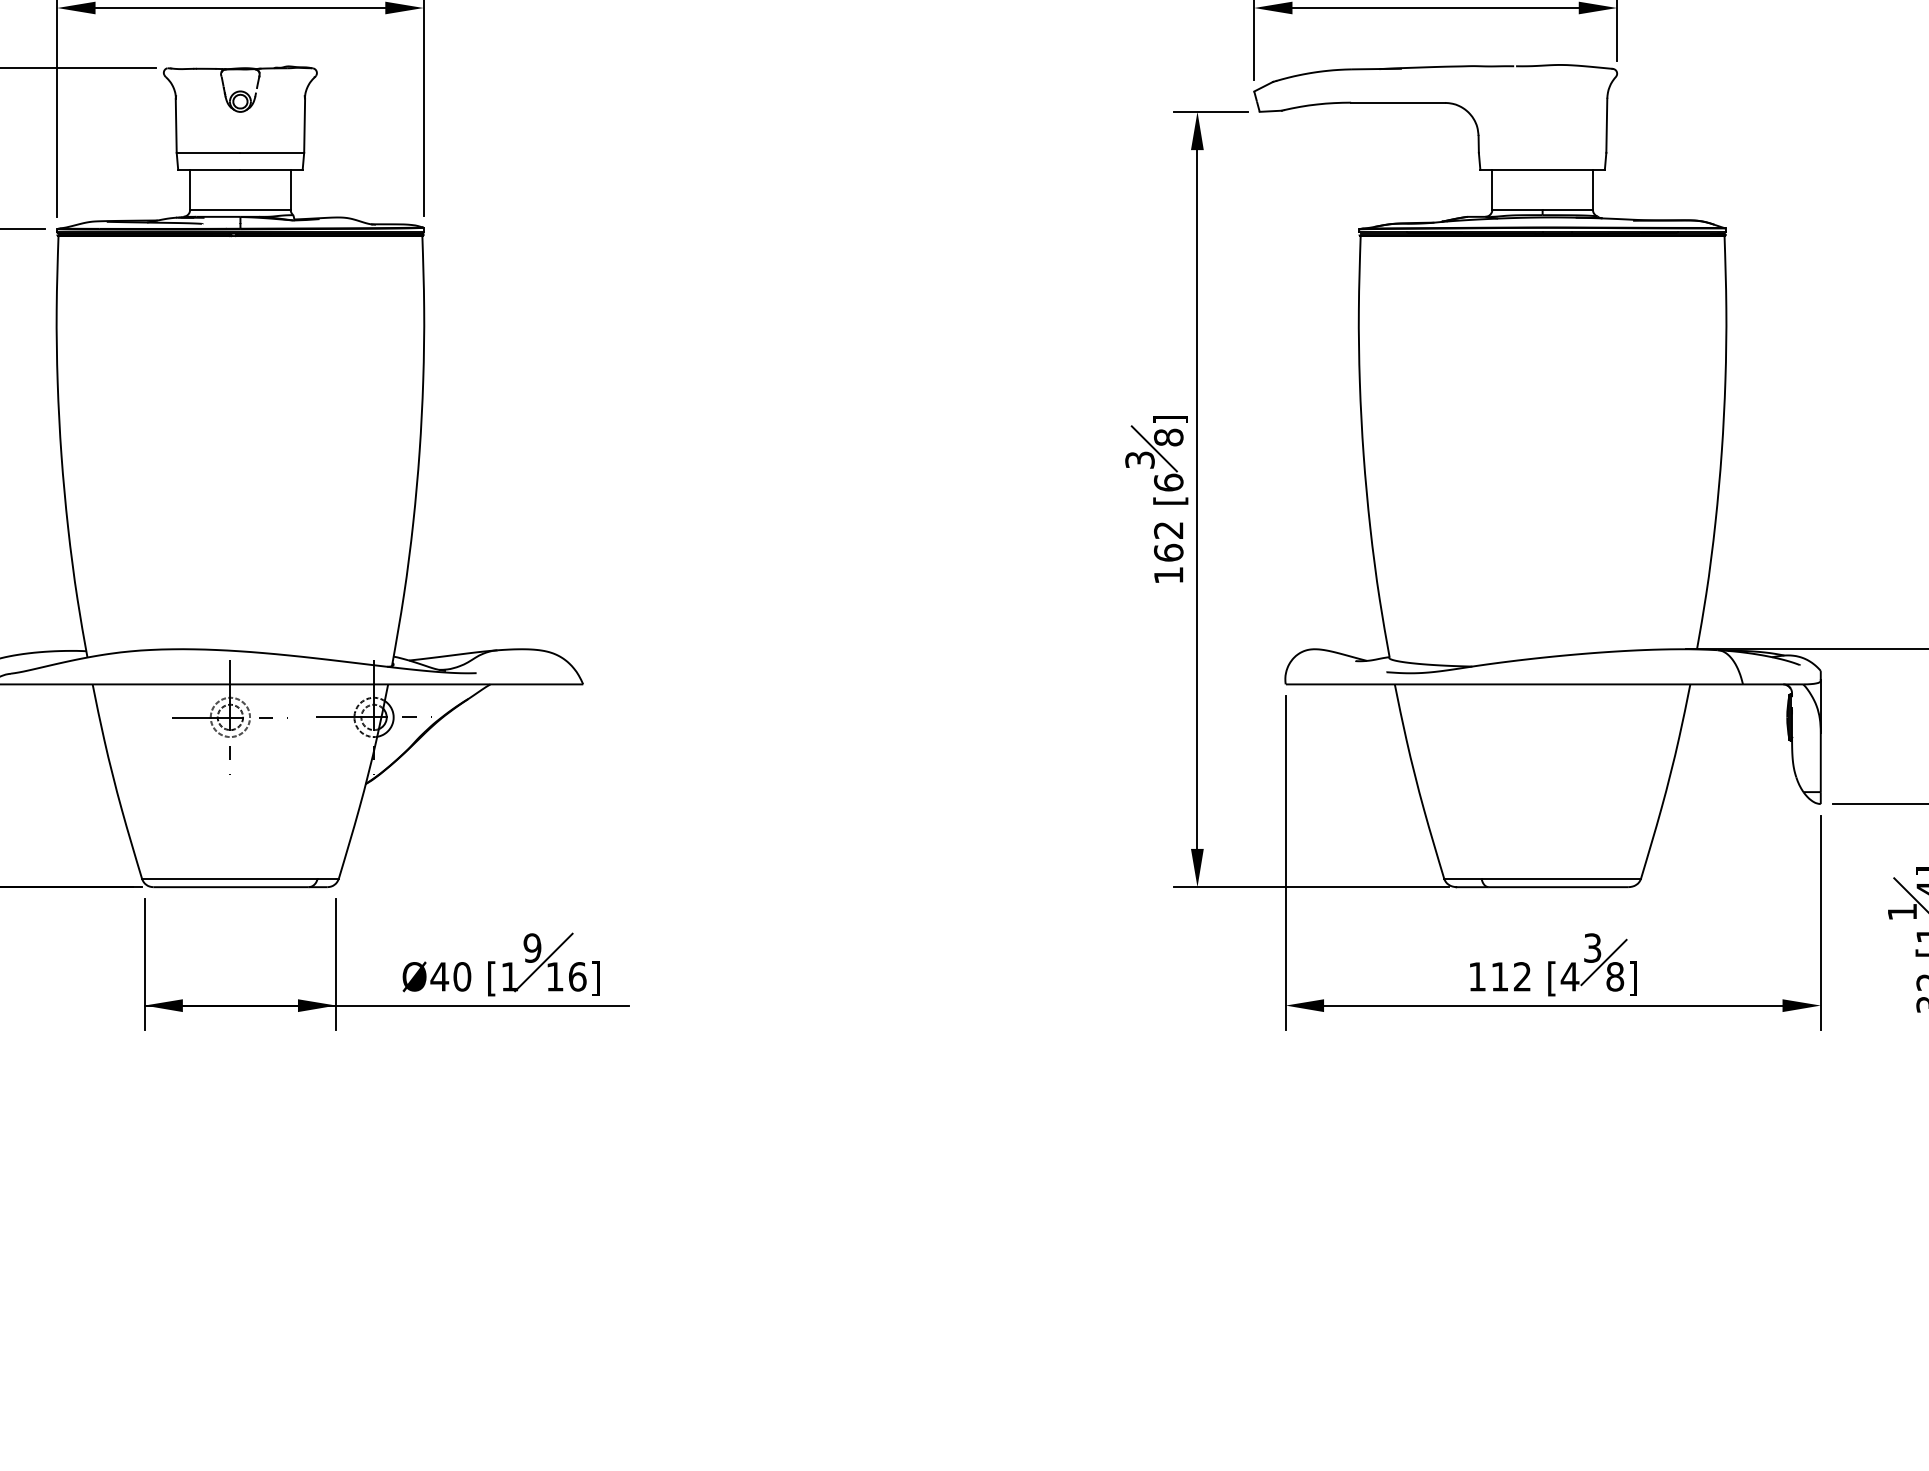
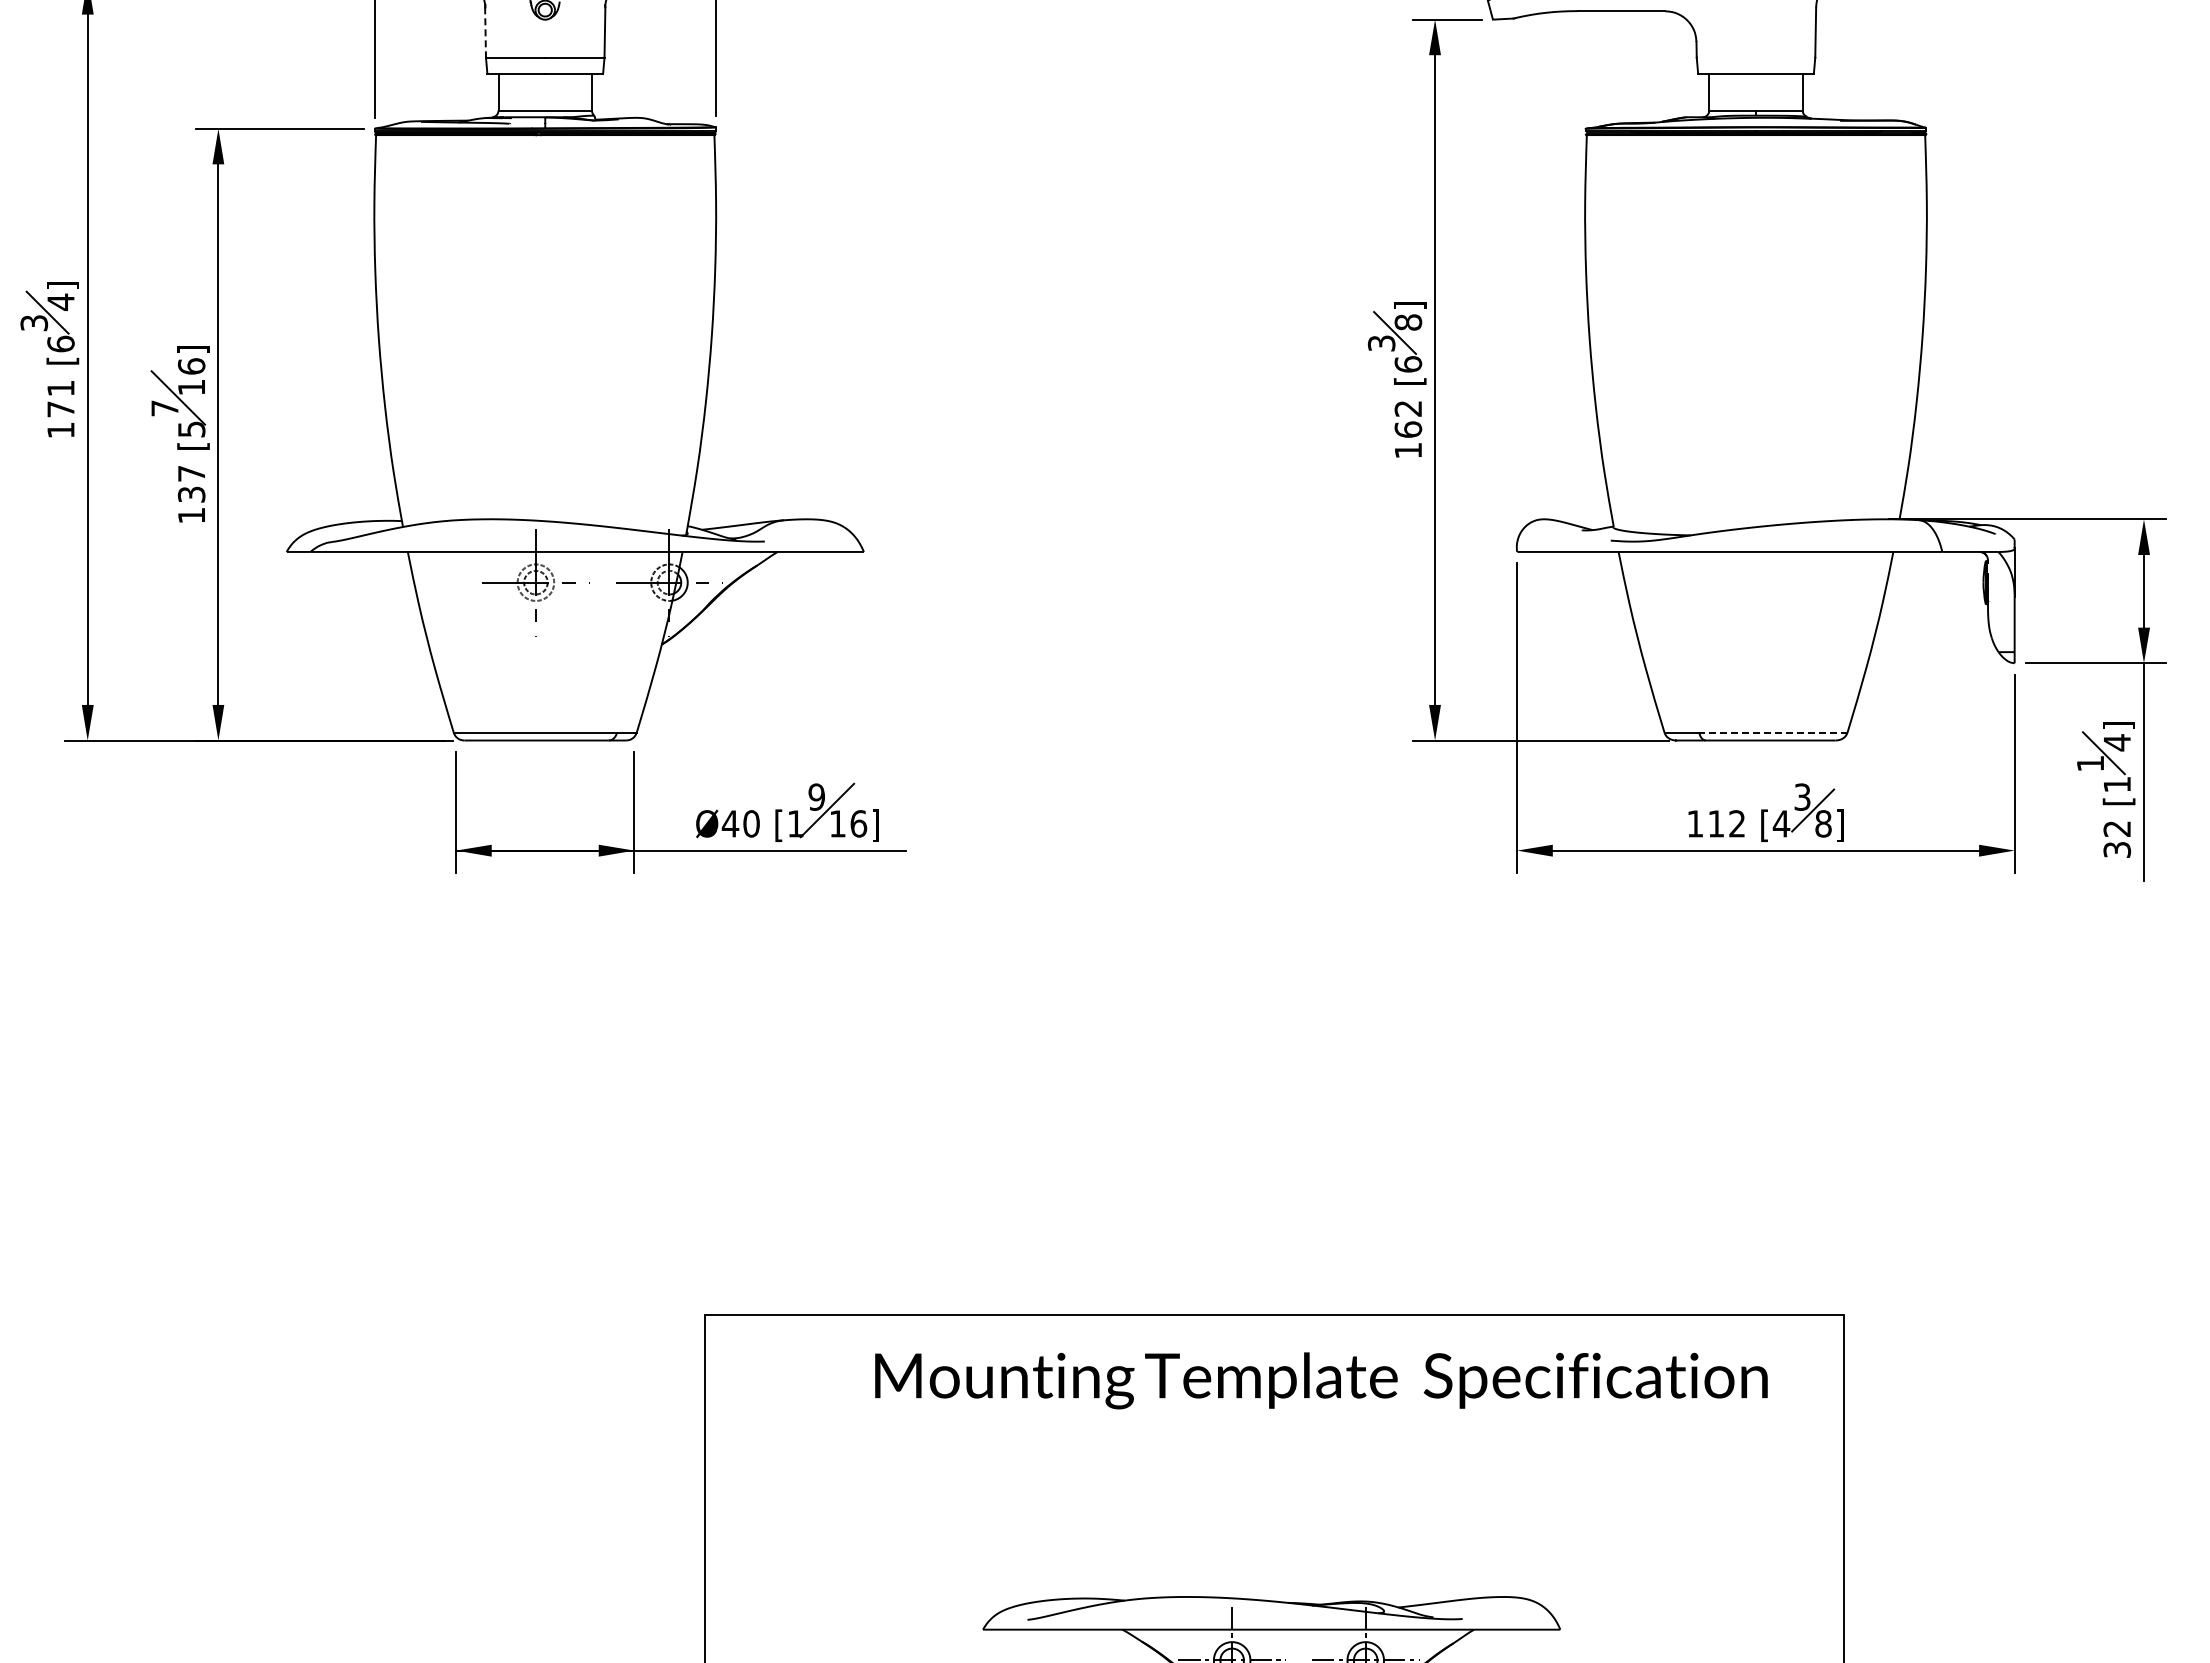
line: (176, 126) -> (485, 33), solid -> dashed
line: (1560, 878) -> (1772, 732), solid -> dashed

